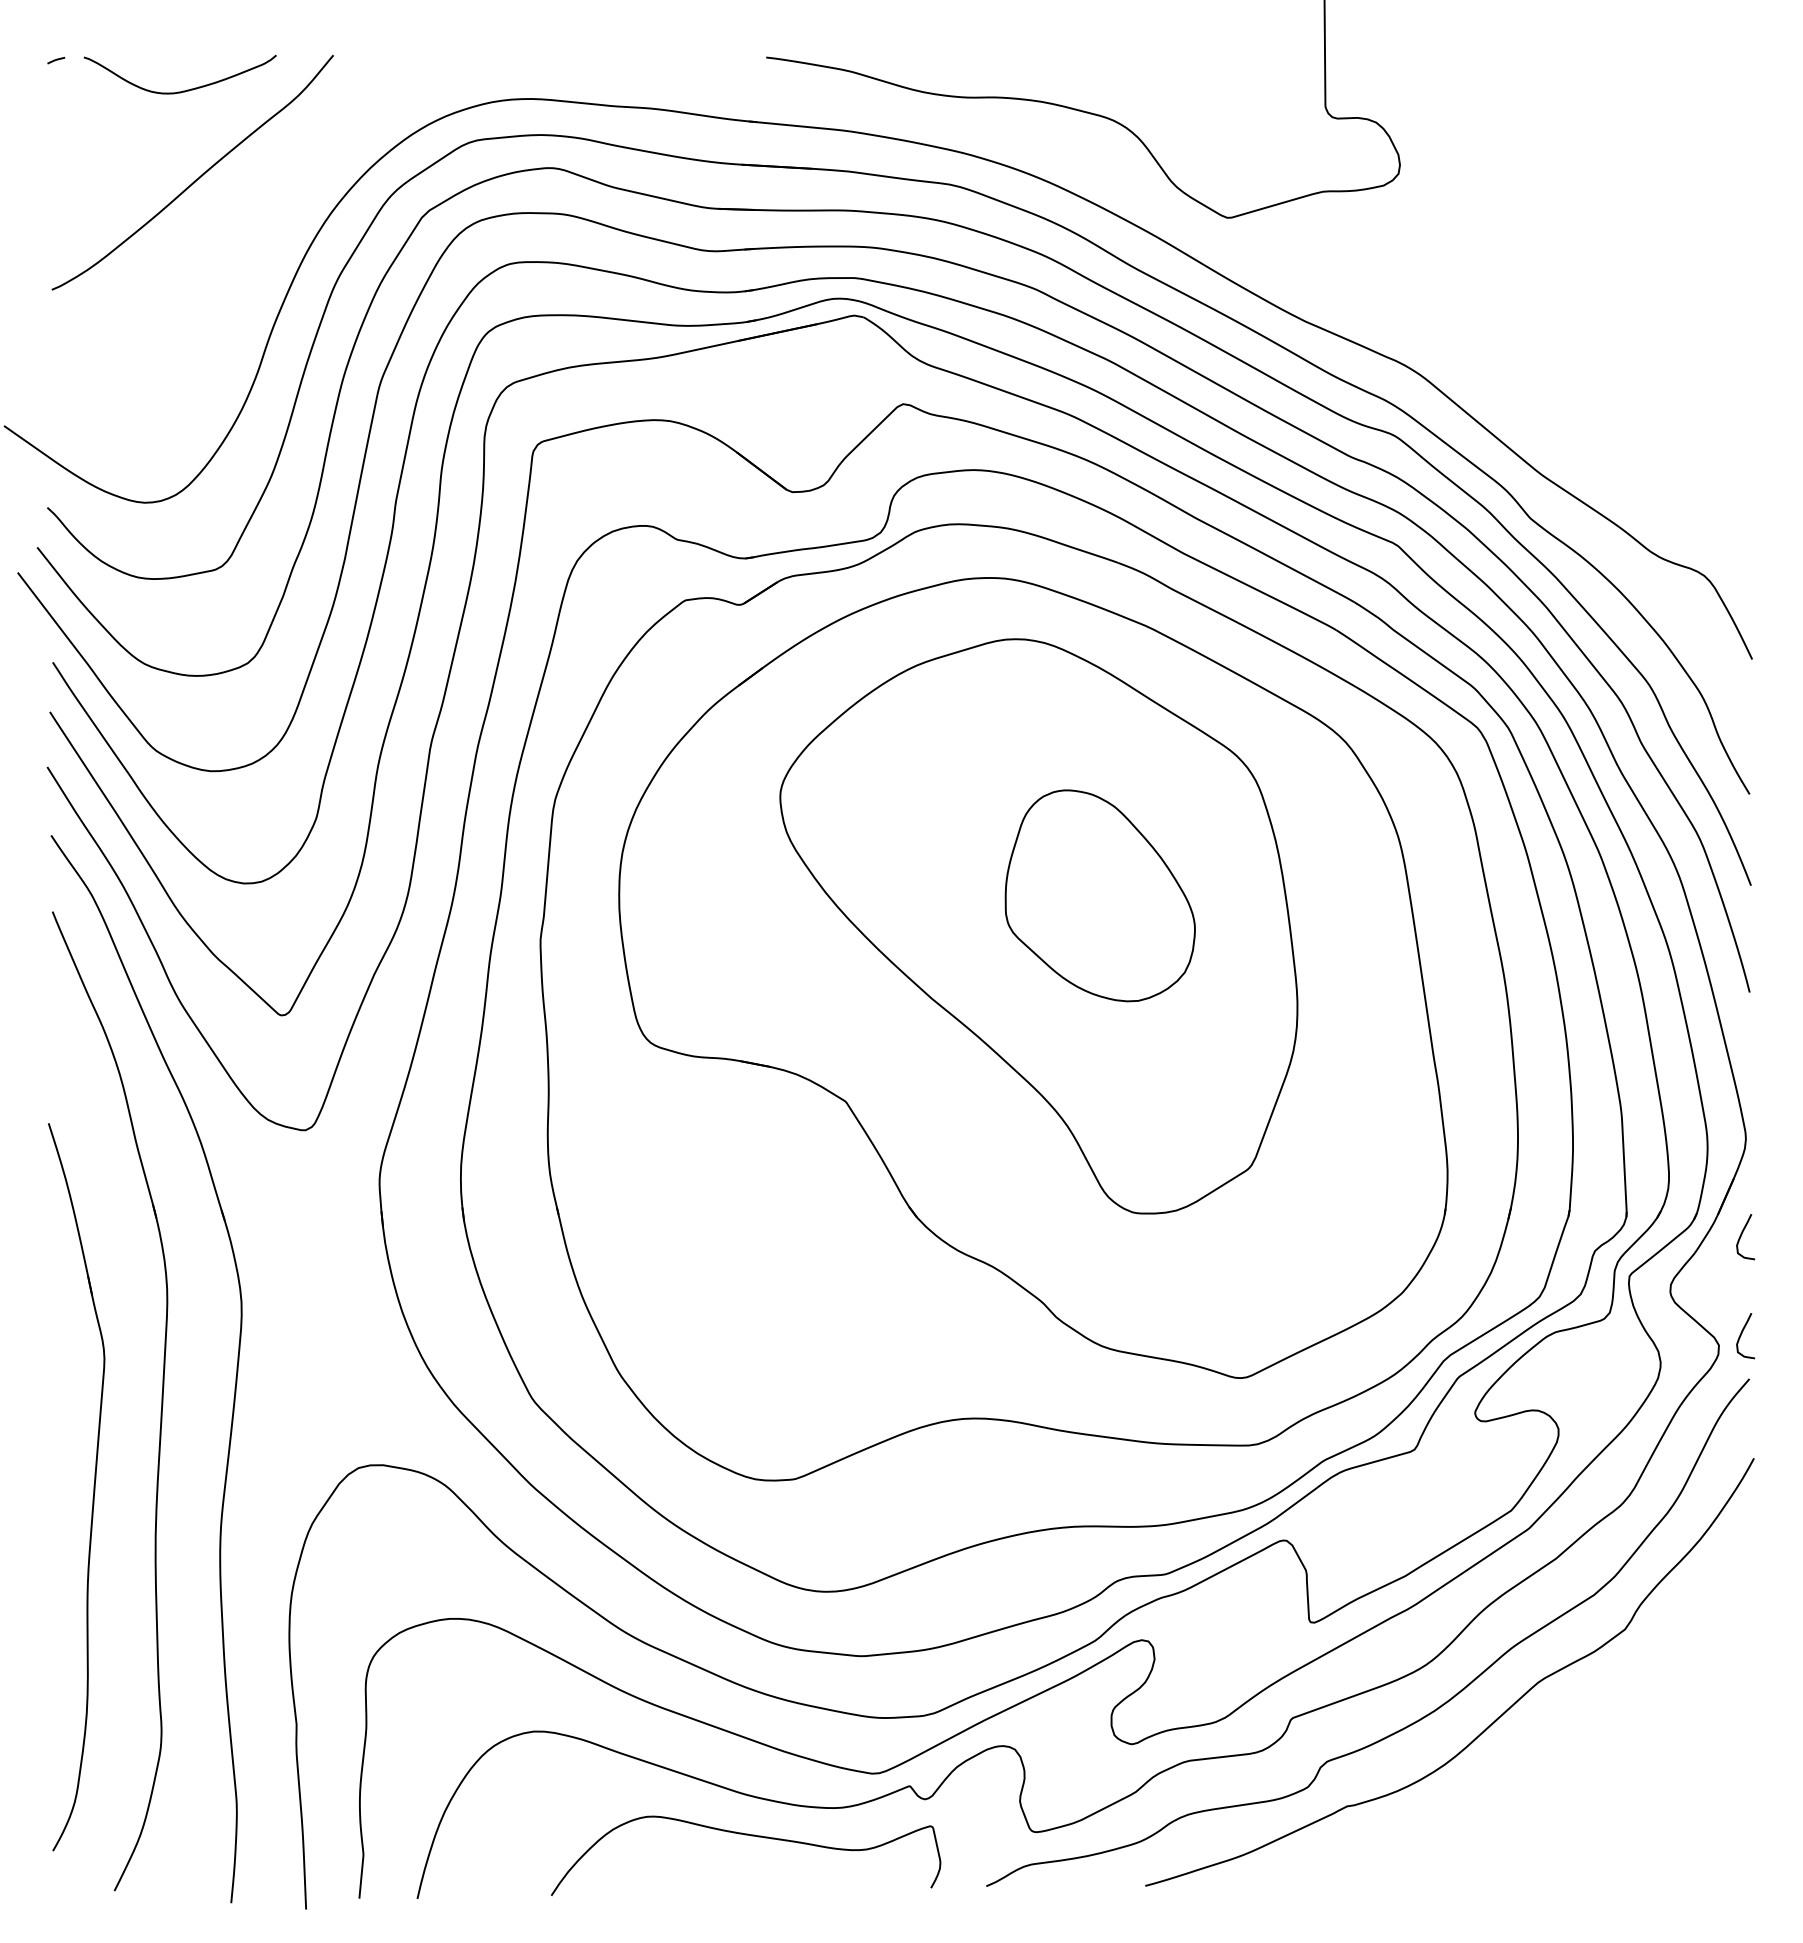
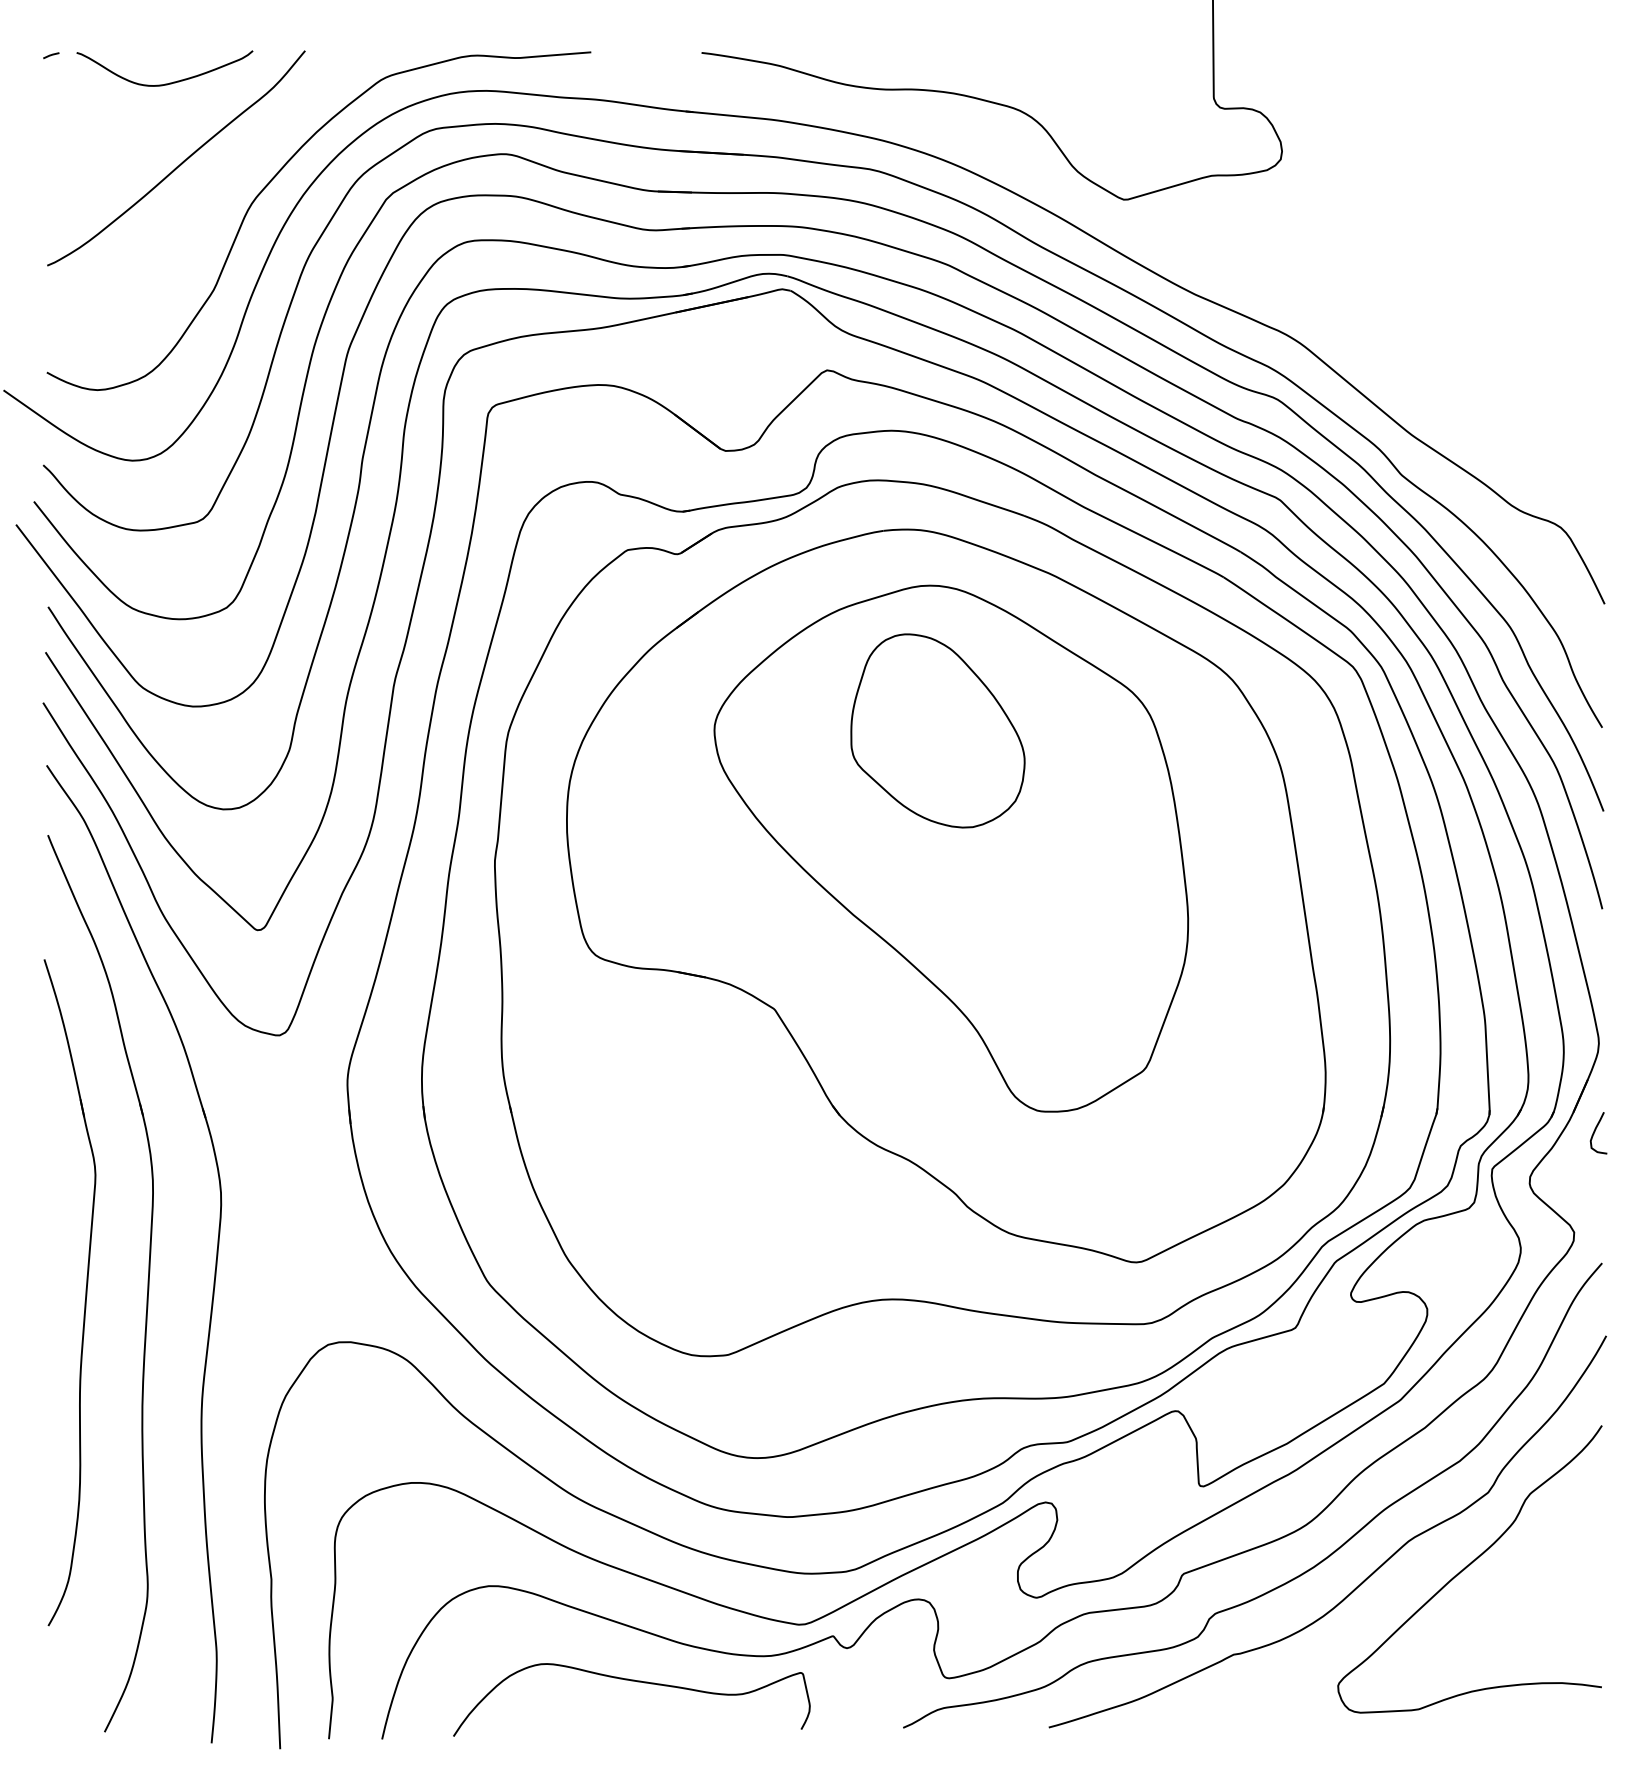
curve: (298, 196) -> (273, 180), added
part: (1099, 895) -> (937, 730), moved
curve: (1741, 1335) -> (1594, 1223), removed
part: (93, 1487) -> (85, 1292), moved
curve: (1602, 1711) -> (1467, 1567), added
curve: (751, 1836) -> (636, 1682), moved

